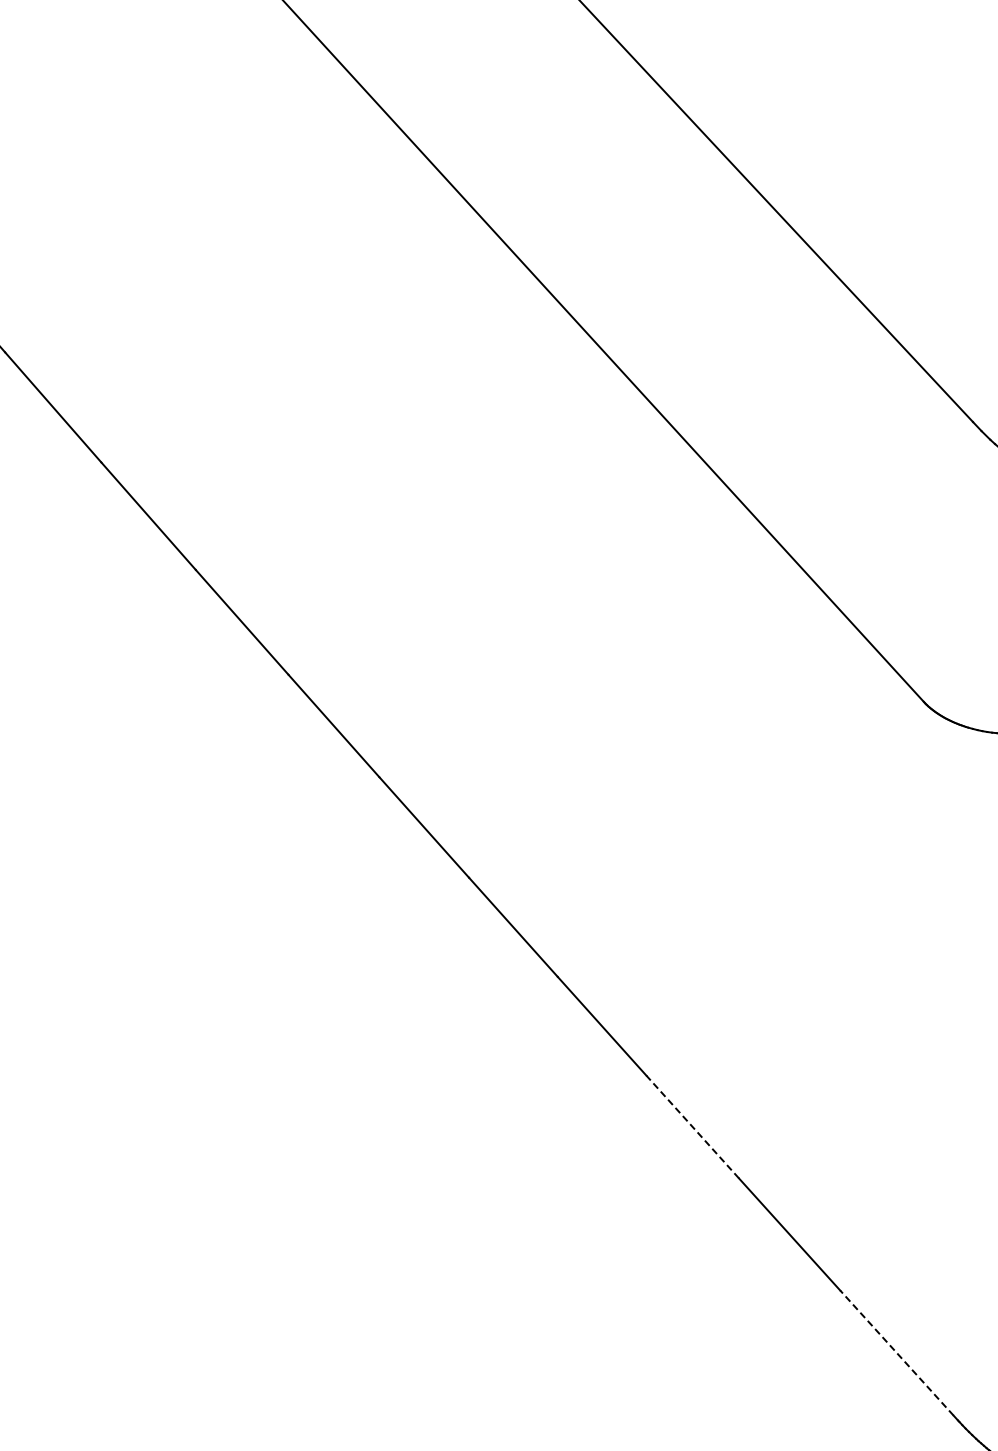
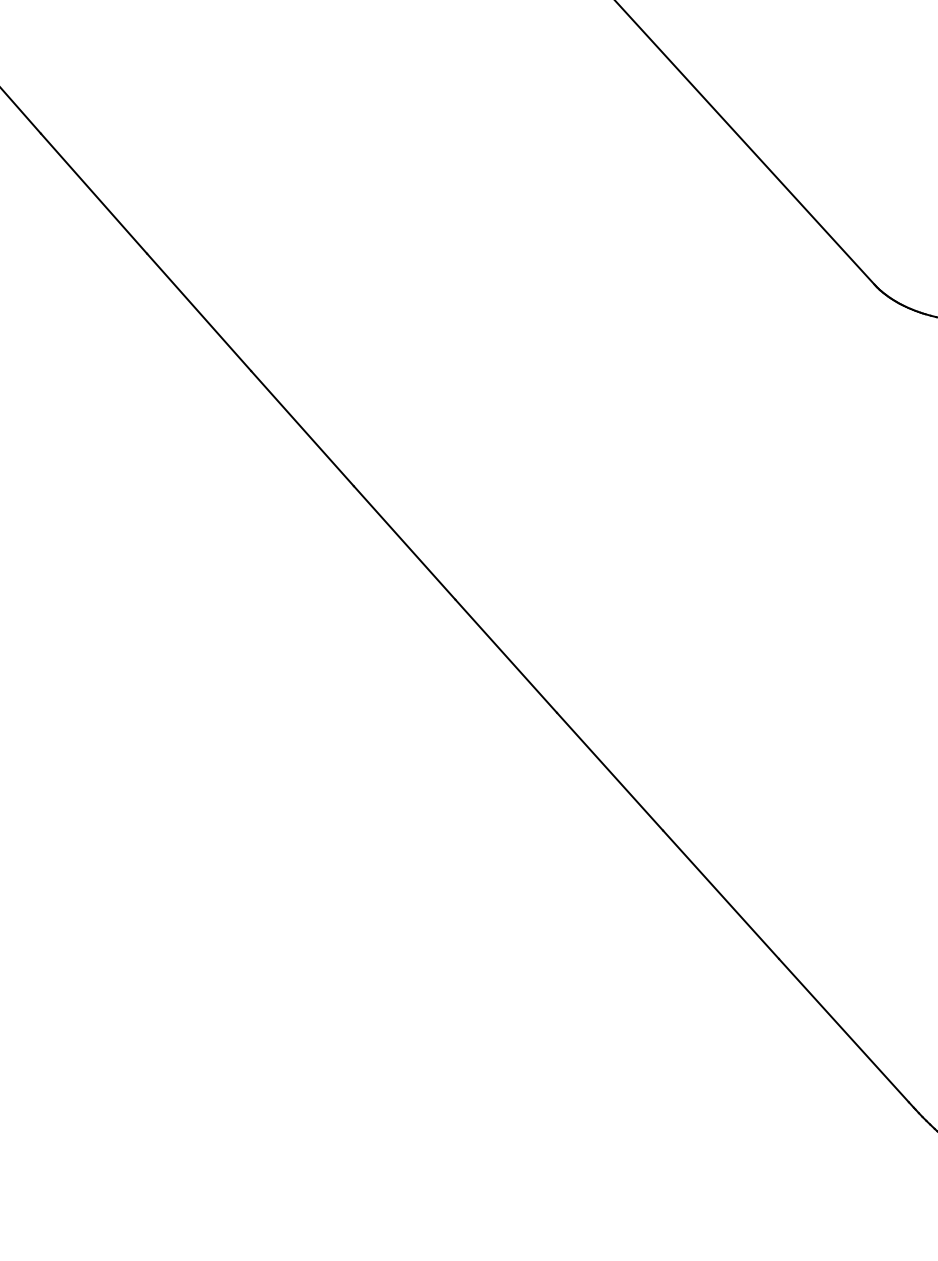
line: (692, 1126) -> (609, 771), dashed -> solid
line: (896, 1352) -> (843, 1029), dashed -> solid

